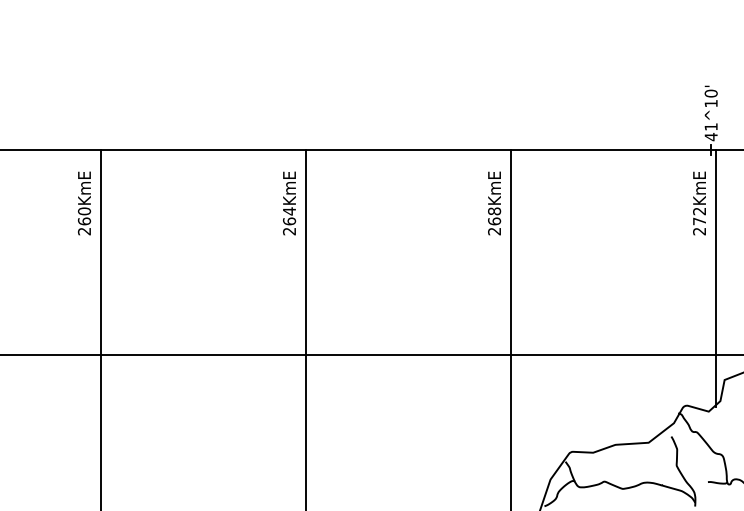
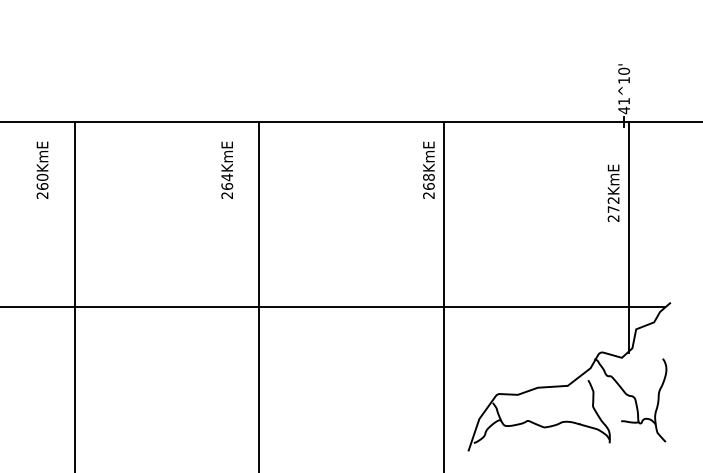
text: (84, 202) -> (42, 169), moved
text: (289, 202) -> (227, 169), moved
text: (699, 202) -> (613, 192), moved

